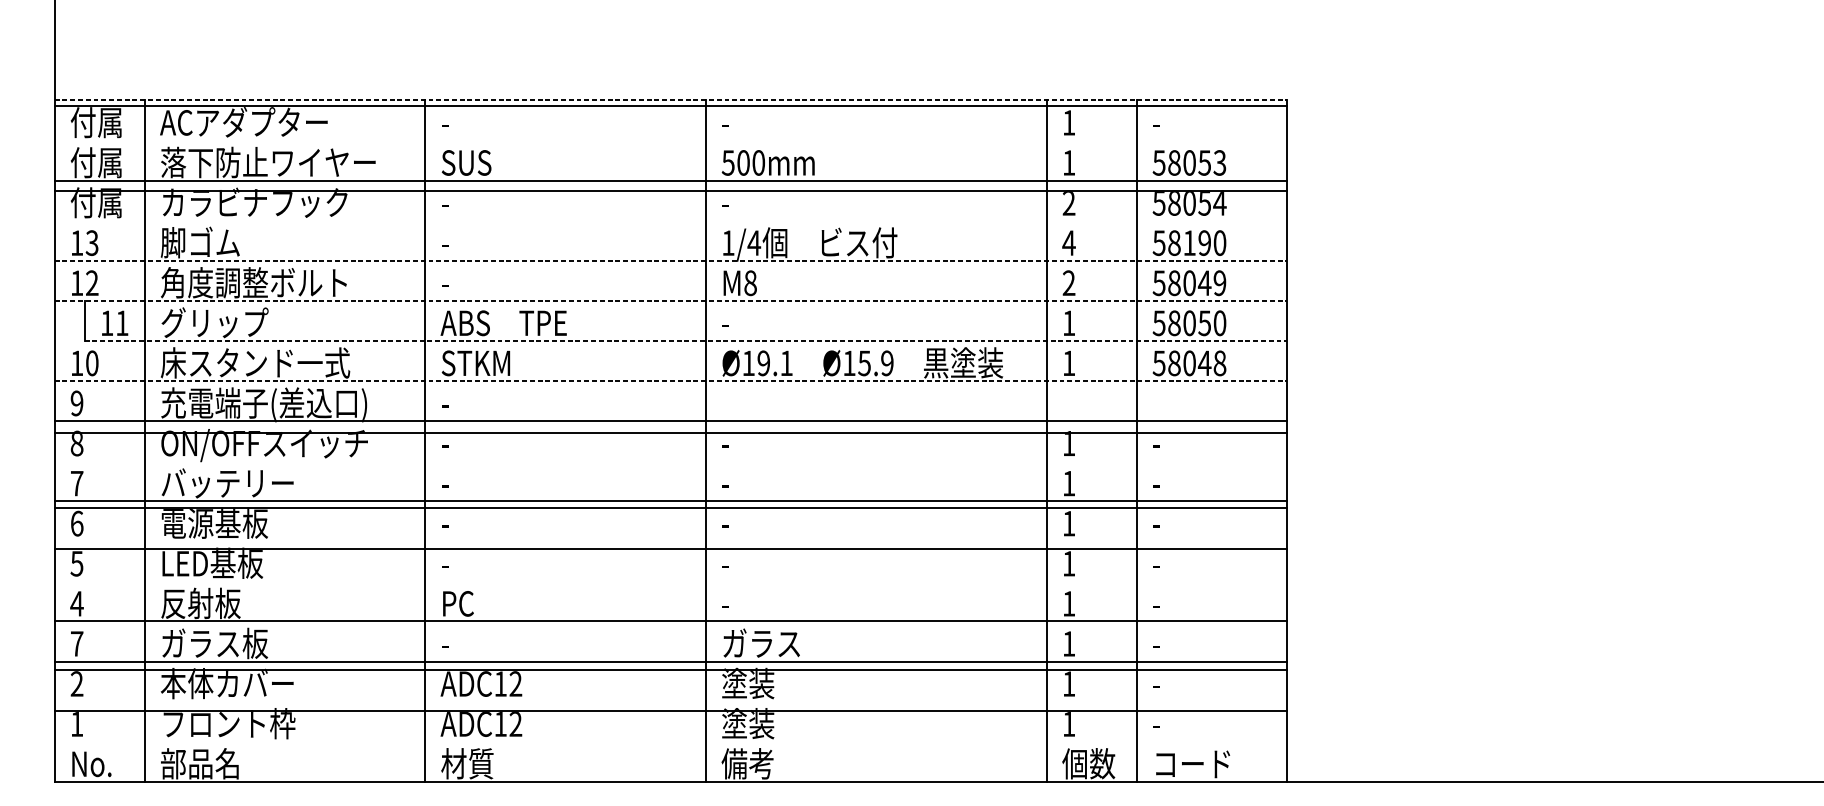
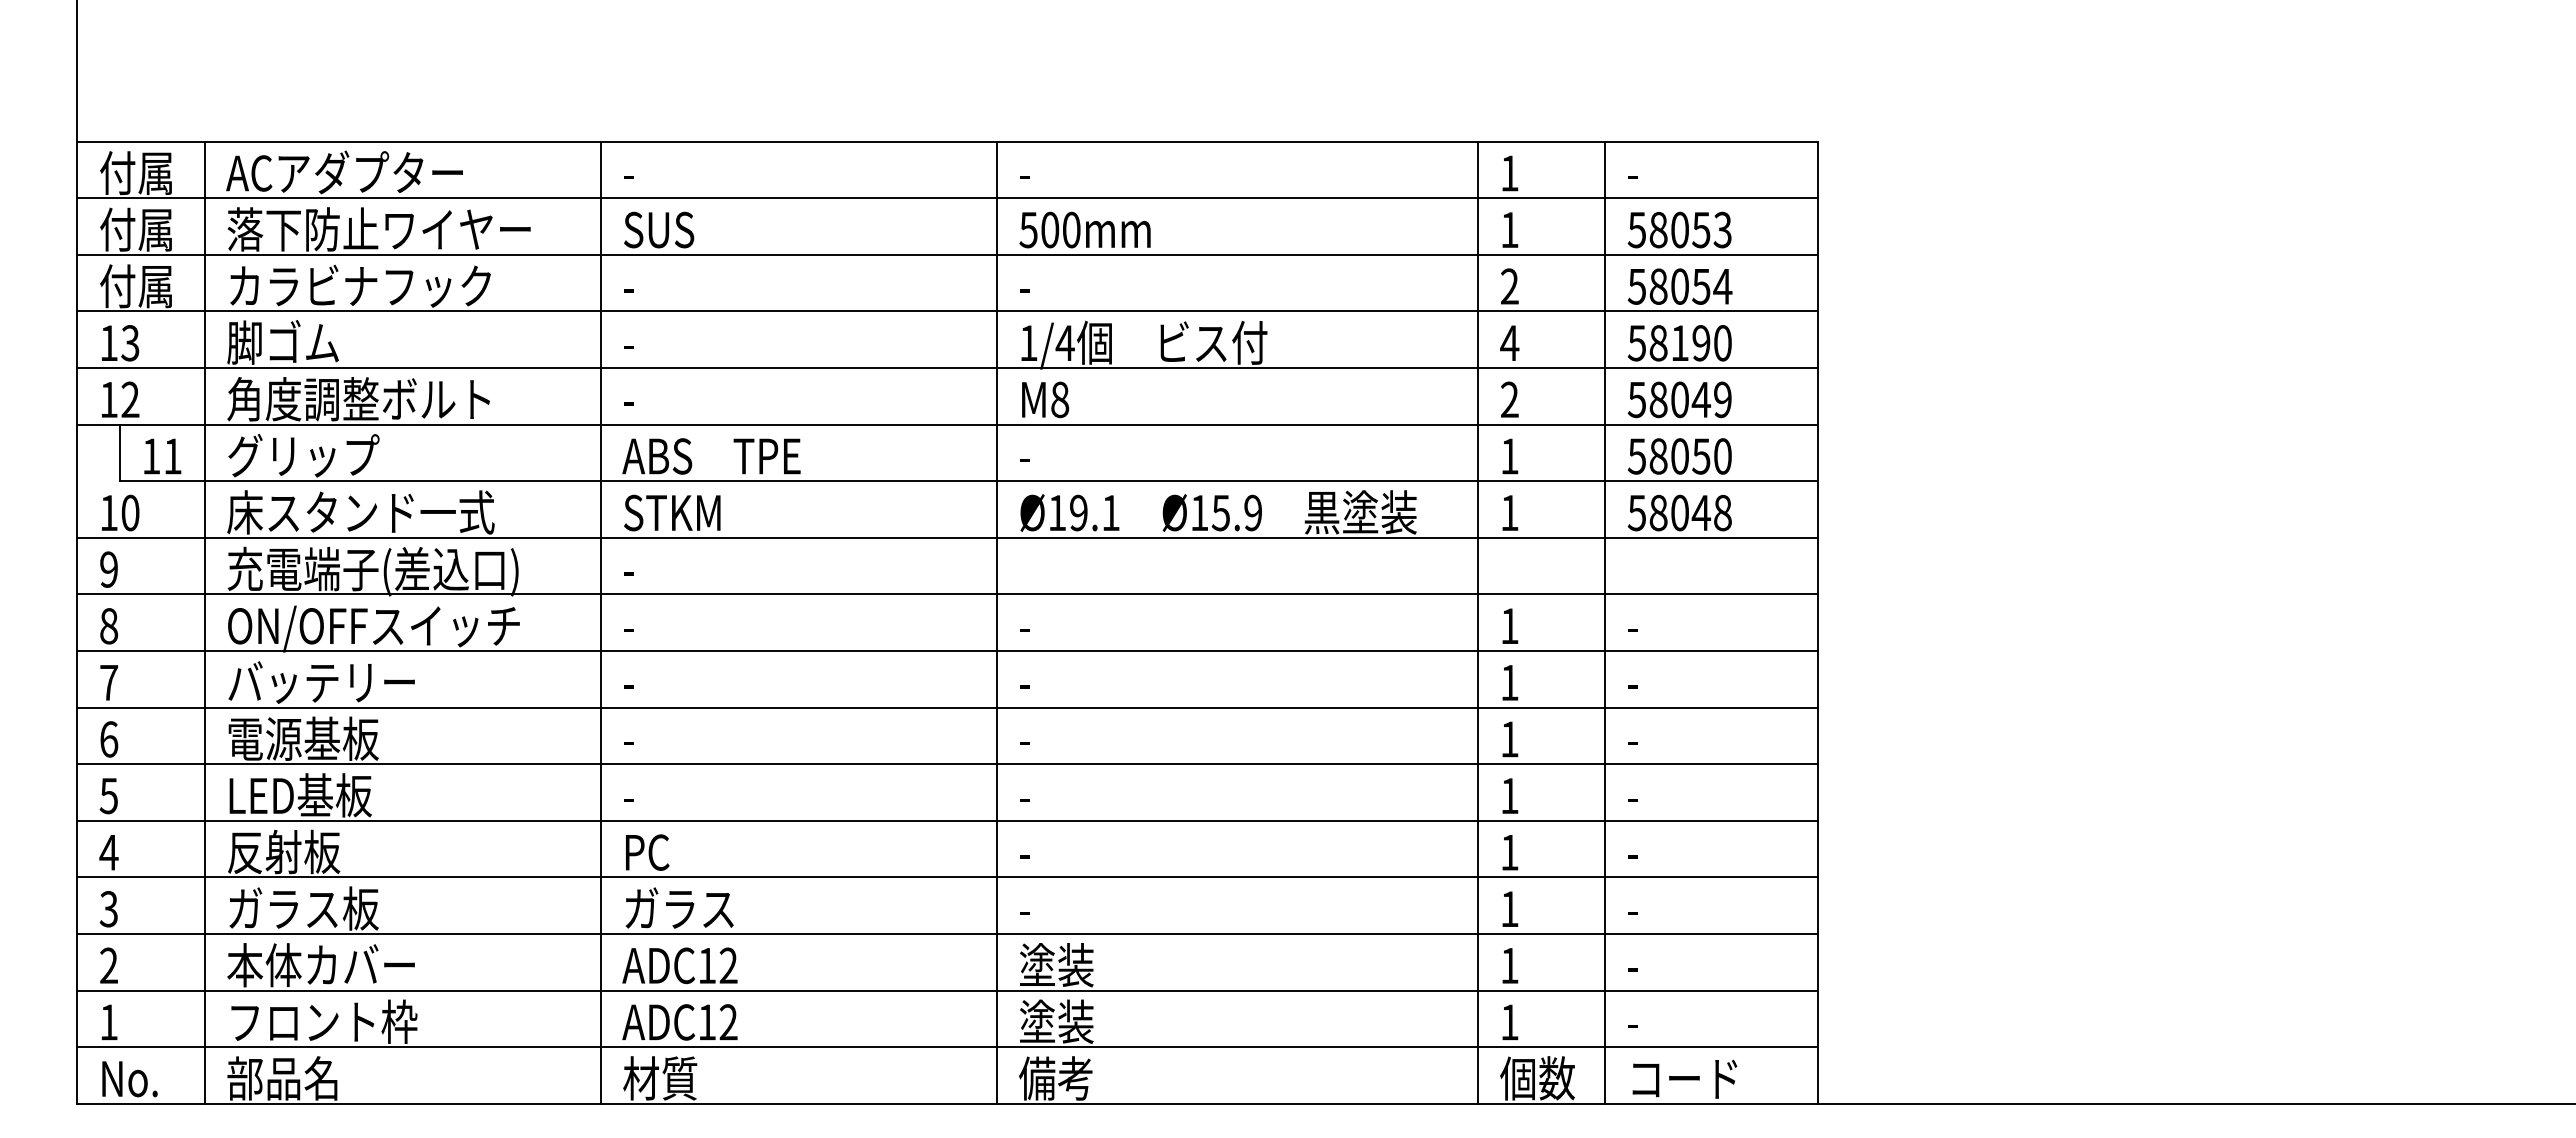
line: (670, 100) -> (947, 141), dashed -> solid
line: (670, 106) -> (947, 198), moved
line: (670, 190) -> (947, 311), moved
line: (670, 261) -> (947, 368), dashed -> solid
line: (670, 300) -> (947, 424), dashed -> solid
line: (685, 341) -> (968, 481), dashed -> solid
line: (670, 380) -> (947, 537), dashed -> solid
line: (670, 433) -> (947, 651), moved
line: (670, 508) -> (947, 764), moved
line: (670, 548) -> (947, 820), moved
text: (480, 642) -> (678, 907), - -> ガラス
text: (760, 642) -> (1074, 907), ガラス -> -
text: (76, 644) -> (108, 909), 7 -> 3
line: (670, 670) -> (947, 990), moved
line: (670, 710) -> (947, 1047), moved

